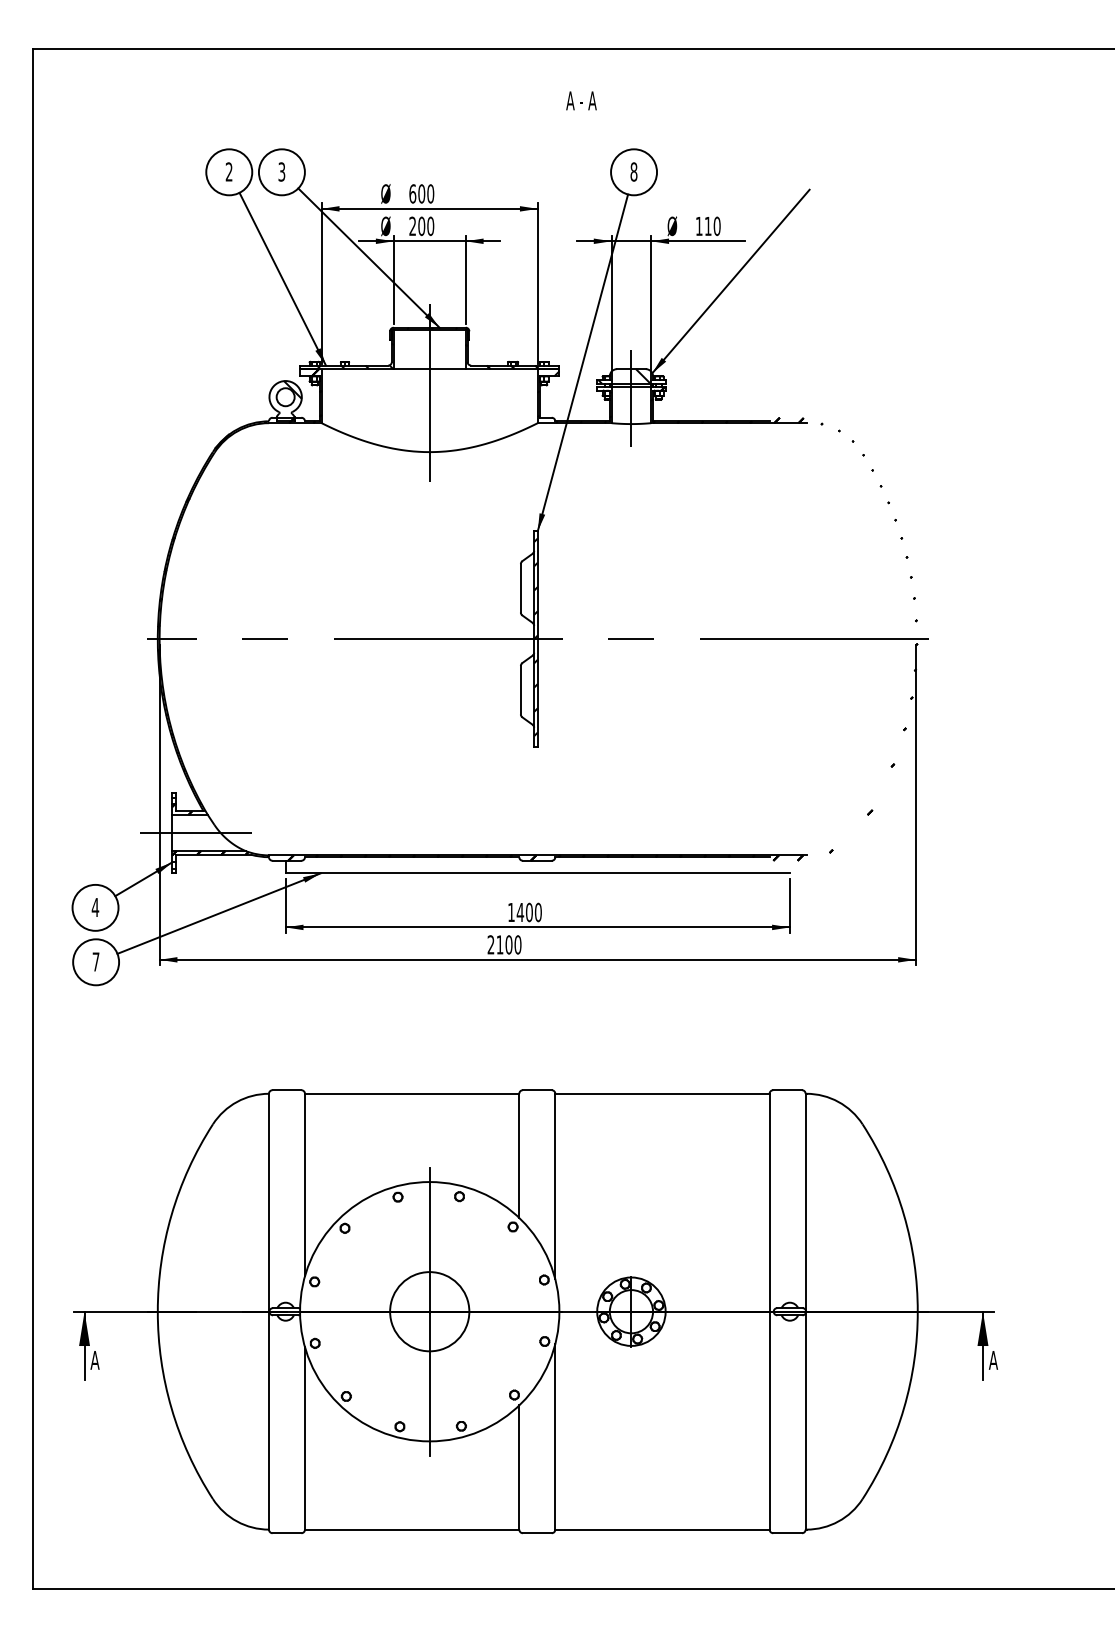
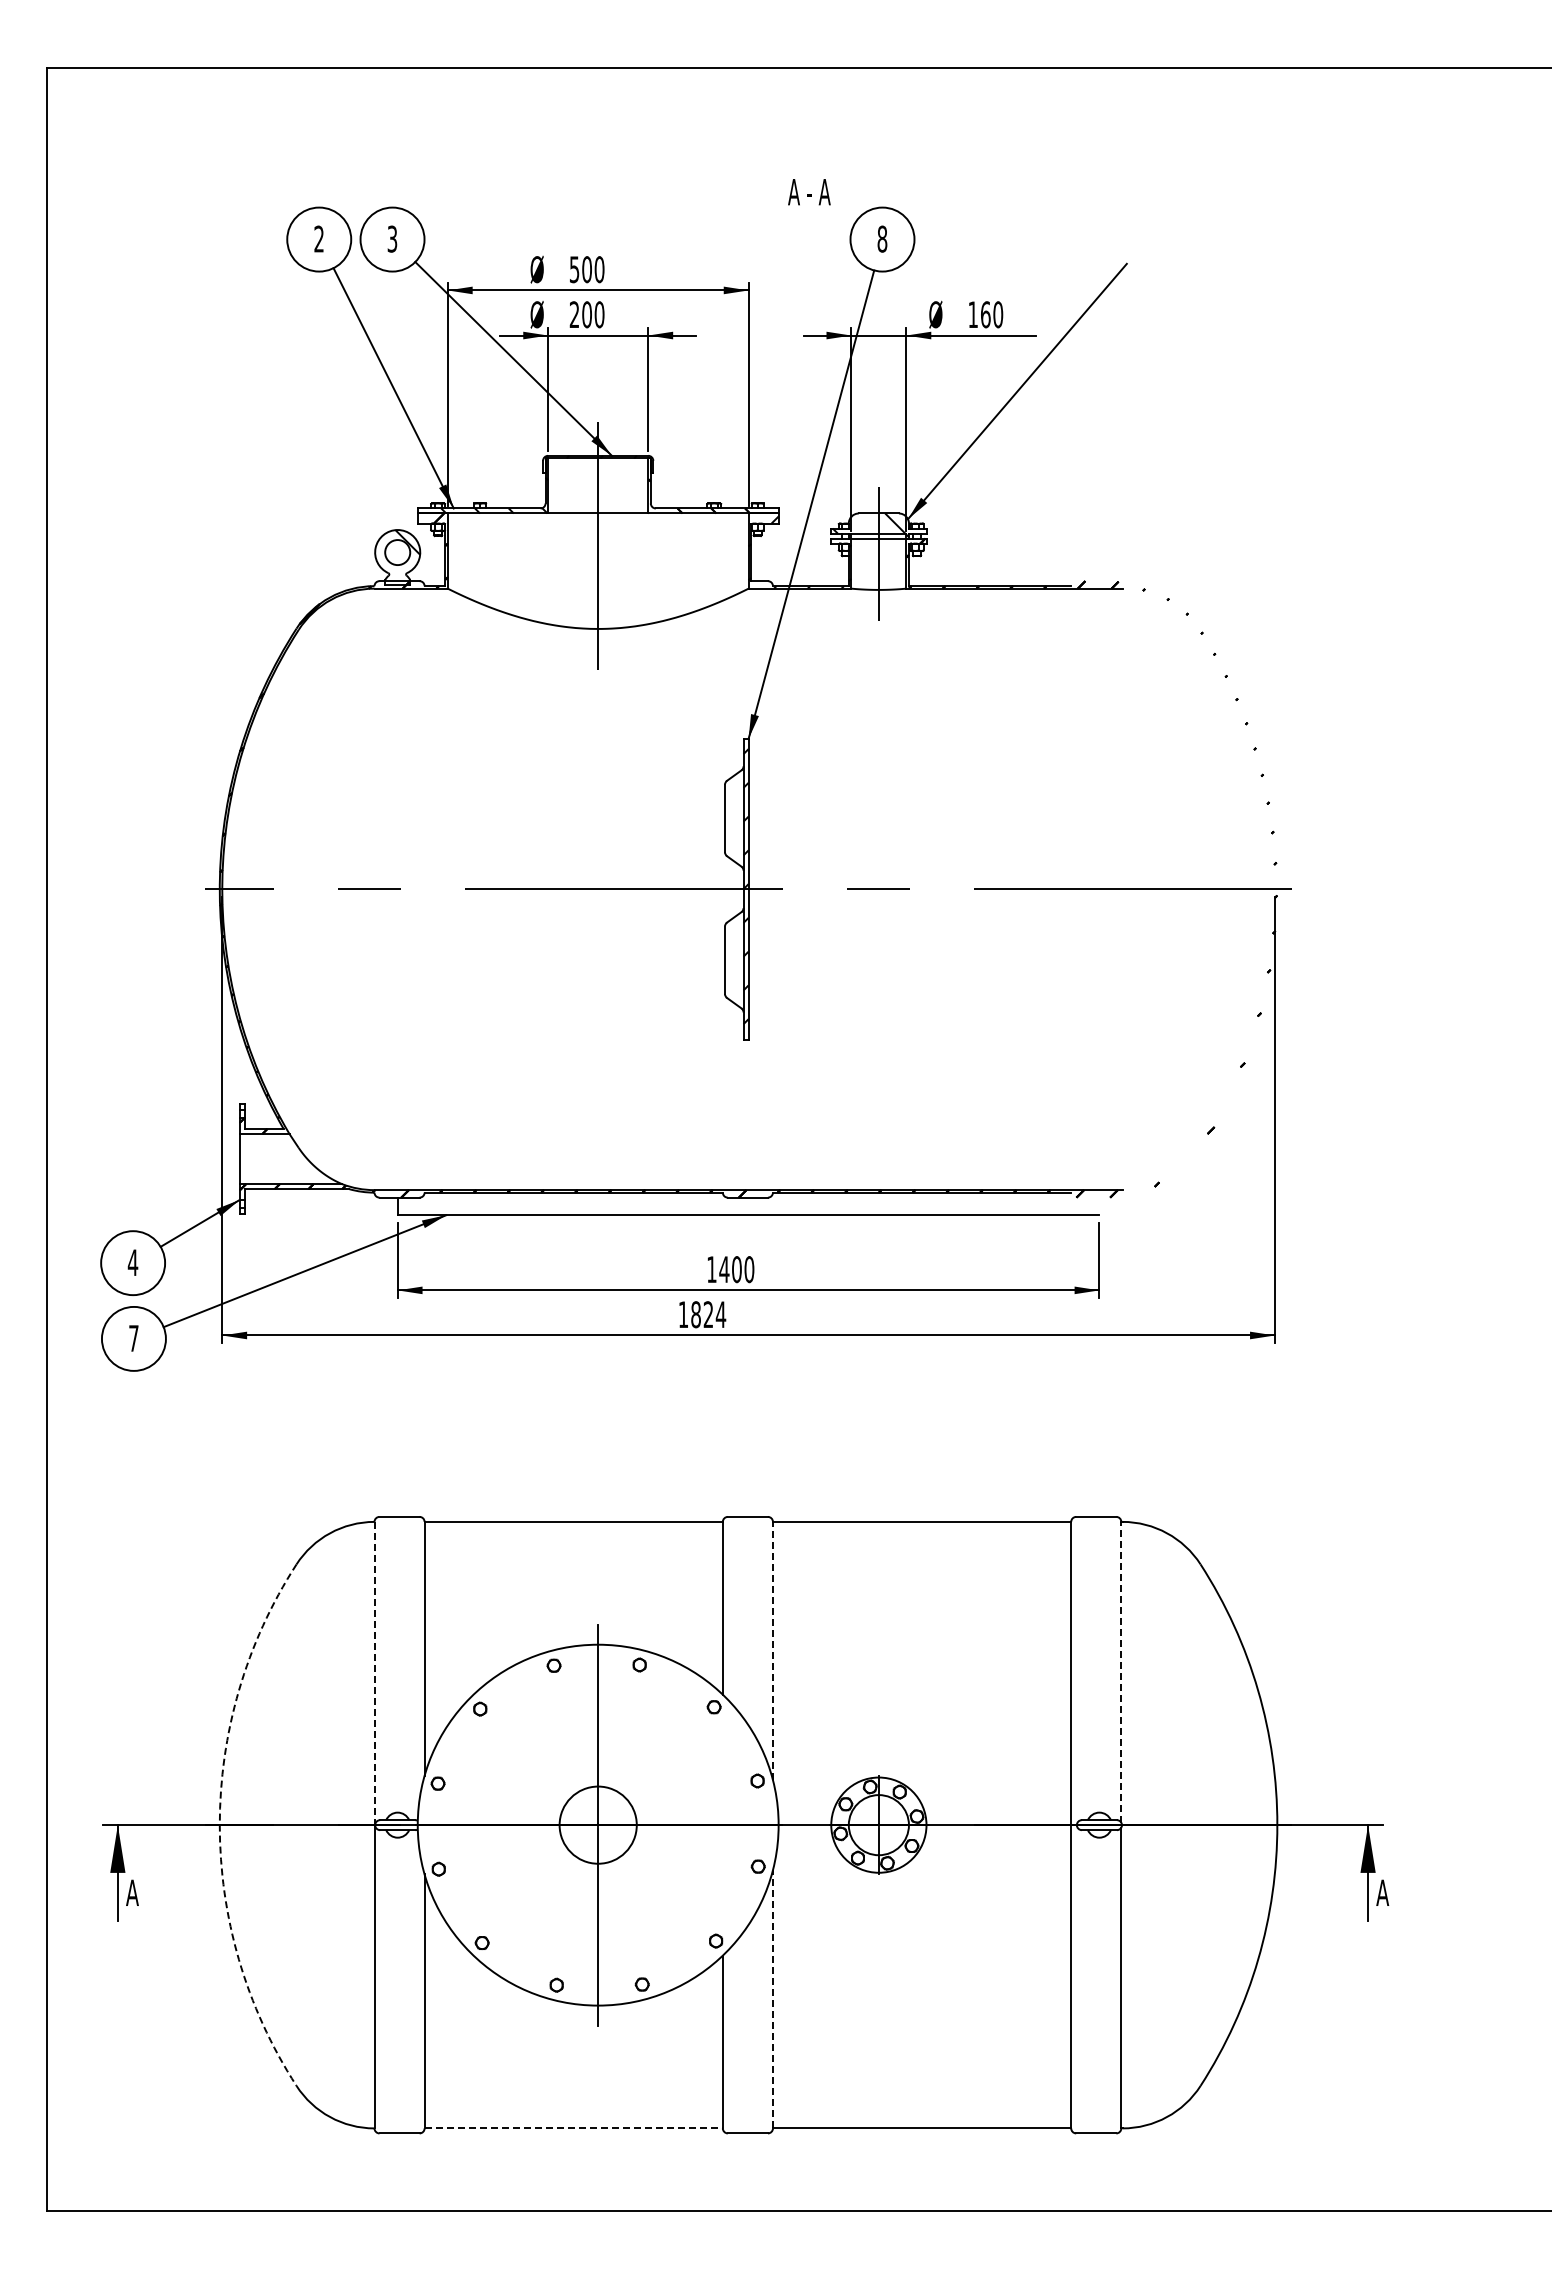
text: (581, 101) -> (809, 192), moved
text: (412, 193) -> (574, 269), 600 -> 500
text: (708, 226) -> (985, 314), 110 -> 160
line: (195, 833) -> (272, 1159), removed
text: (504, 944) -> (702, 1314), 2100 -> 1824
line: (554, 1186) -> (772, 1650), solid -> dashed
line: (805, 1201) -> (1121, 1671), solid -> dashed
line: (268, 1202) -> (374, 1673), solid -> dashed
arc: (157, 1311) -> (219, 1825), solid -> dashed
circle: (429, 1311) -> (598, 1825), size x0.7
line: (554, 1436) -> (772, 1998), solid -> dashed
line: (412, 1529) -> (574, 2128), solid -> dashed

